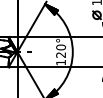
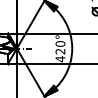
text: (60, 62) -> (59, 58), 120° -> 420°

